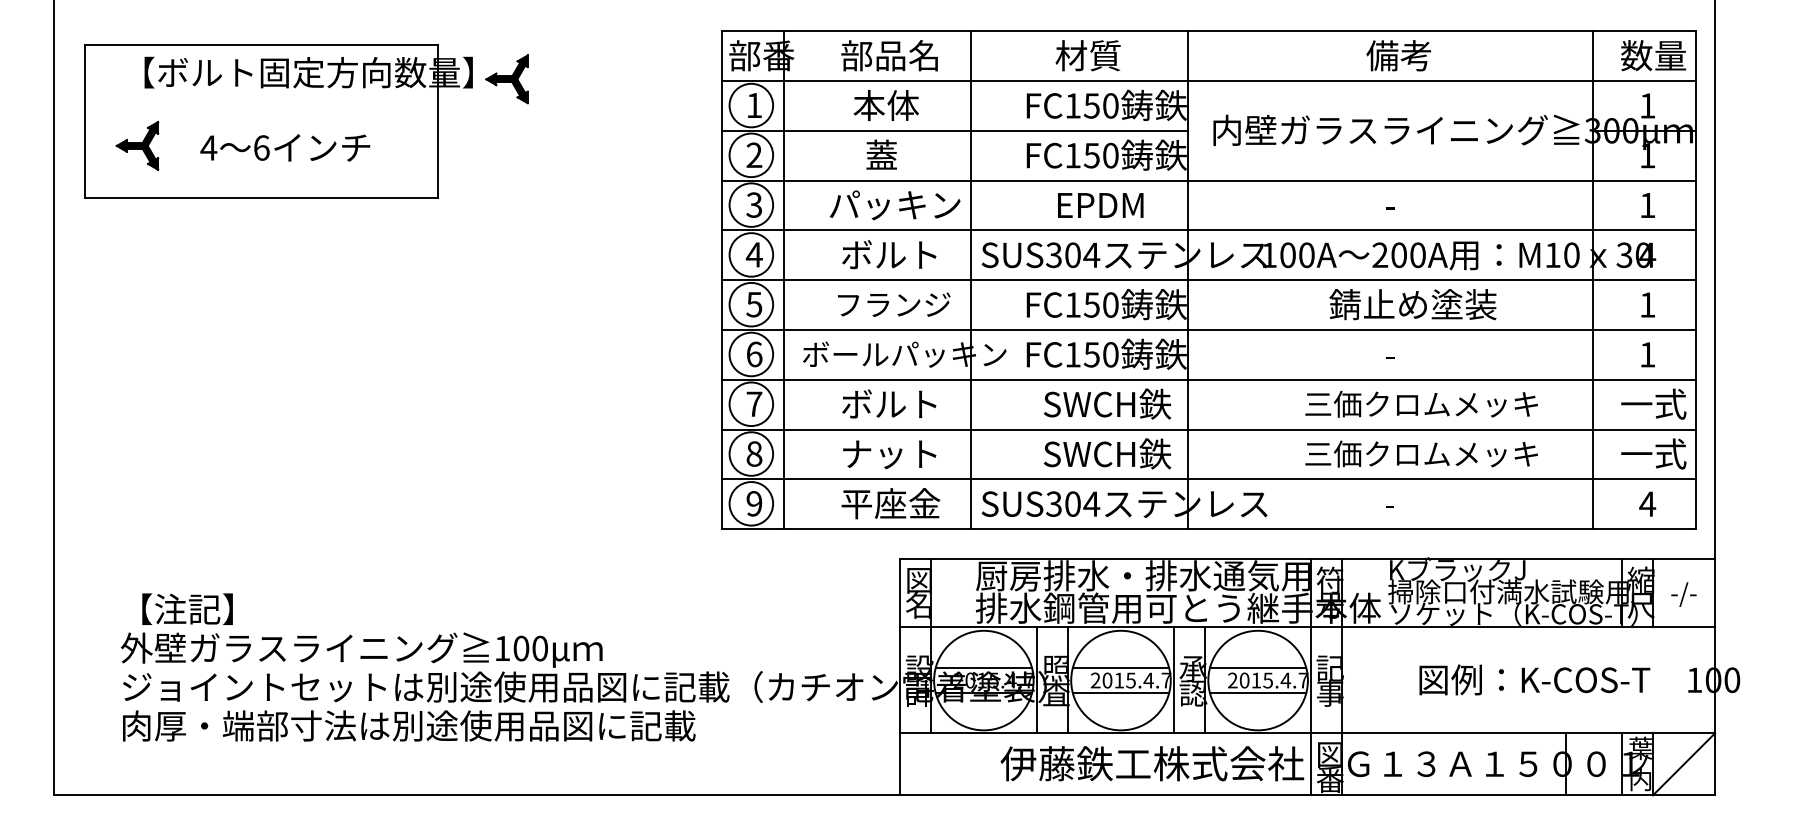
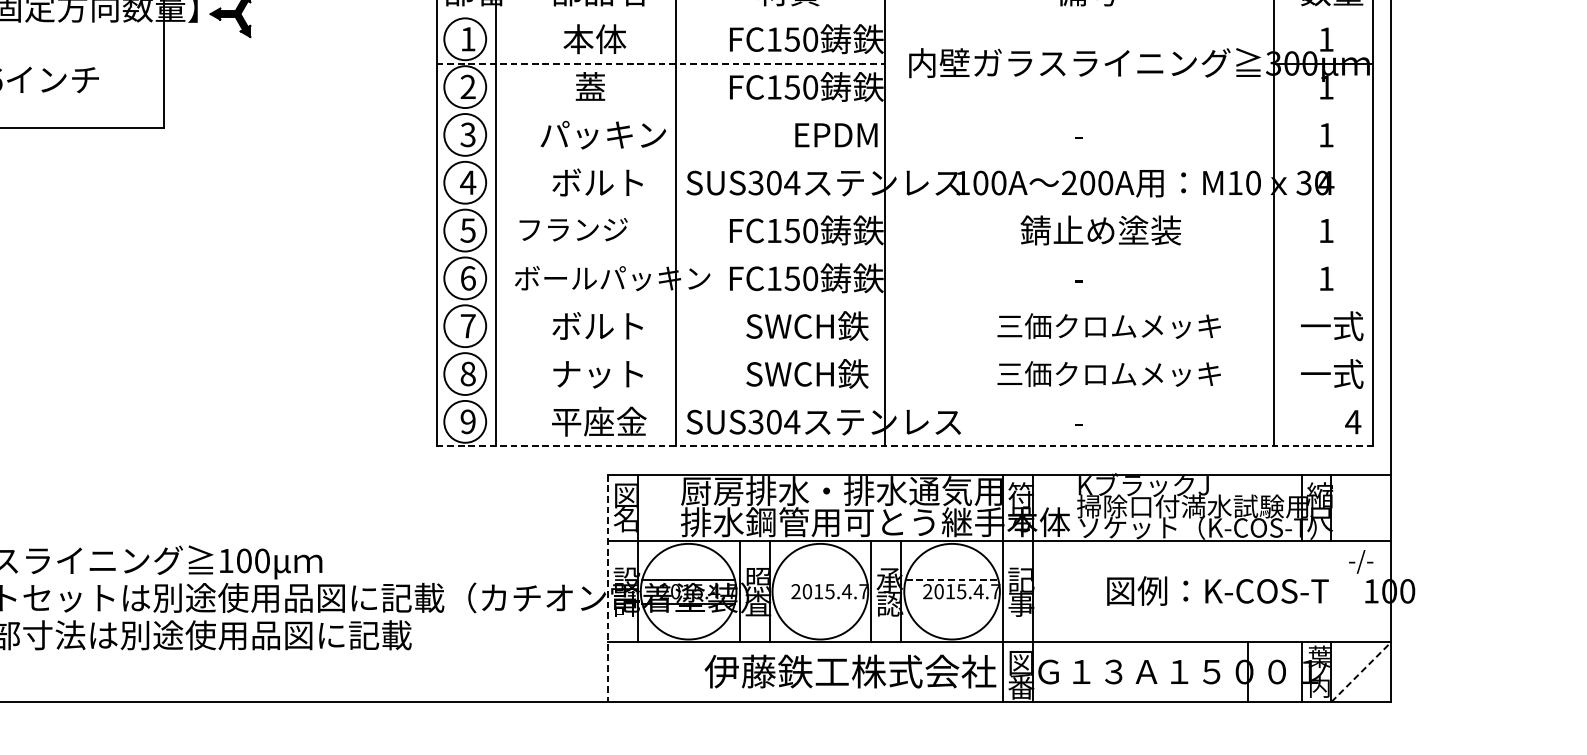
line: (1208, 81) -> (904, 16), removed
line: (955, 130) -> (661, 63), solid -> dashed
line: (1208, 180) -> (904, 111), removed
text: (1100, 205) -> (836, 135), moved
line: (1208, 230) -> (904, 159), removed
line: (1208, 280) -> (904, 207), removed
text: (894, 304) -> (573, 229), moved
line: (1208, 329) -> (904, 254), removed
line: (1208, 379) -> (904, 302), removed
line: (1208, 429) -> (904, 350), removed
line: (1208, 479) -> (904, 398), removed
text: (1647, 503) -> (1353, 421), moved
line: (1209, 529) -> (905, 446), solid -> dashed
text: (1683, 594) -> (1360, 561), moved
line: (1120, 668) -> (819, 580), removed
line: (1258, 668) -> (952, 580), solid -> dashed
line: (900, 677) -> (608, 588), solid -> dashed
line: (1120, 693) -> (819, 604), removed
line: (1257, 693) -> (951, 604), removed
line: (1684, 764) -> (1361, 672), solid -> dashed

